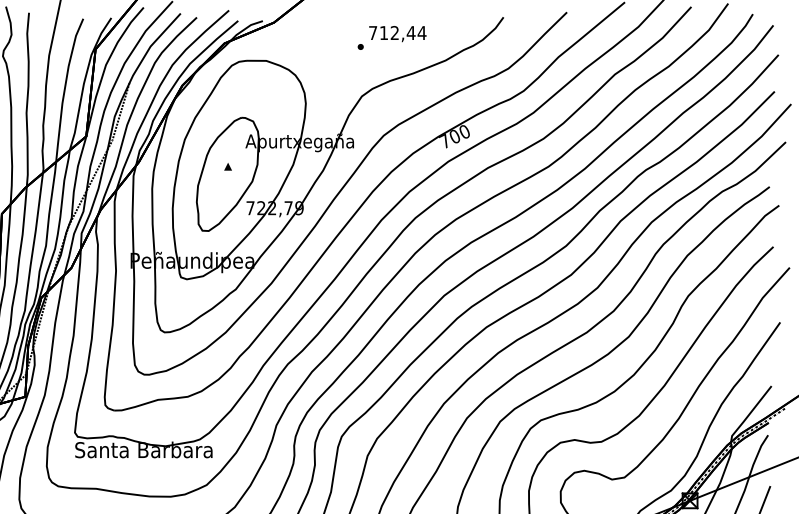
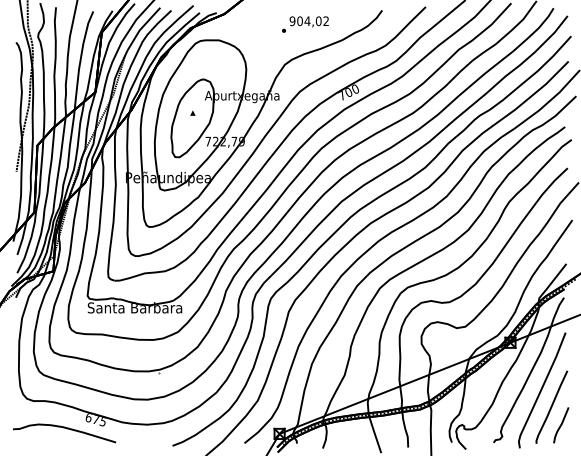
text: (397, 33) -> (309, 21), 712,44 -> 904,02

